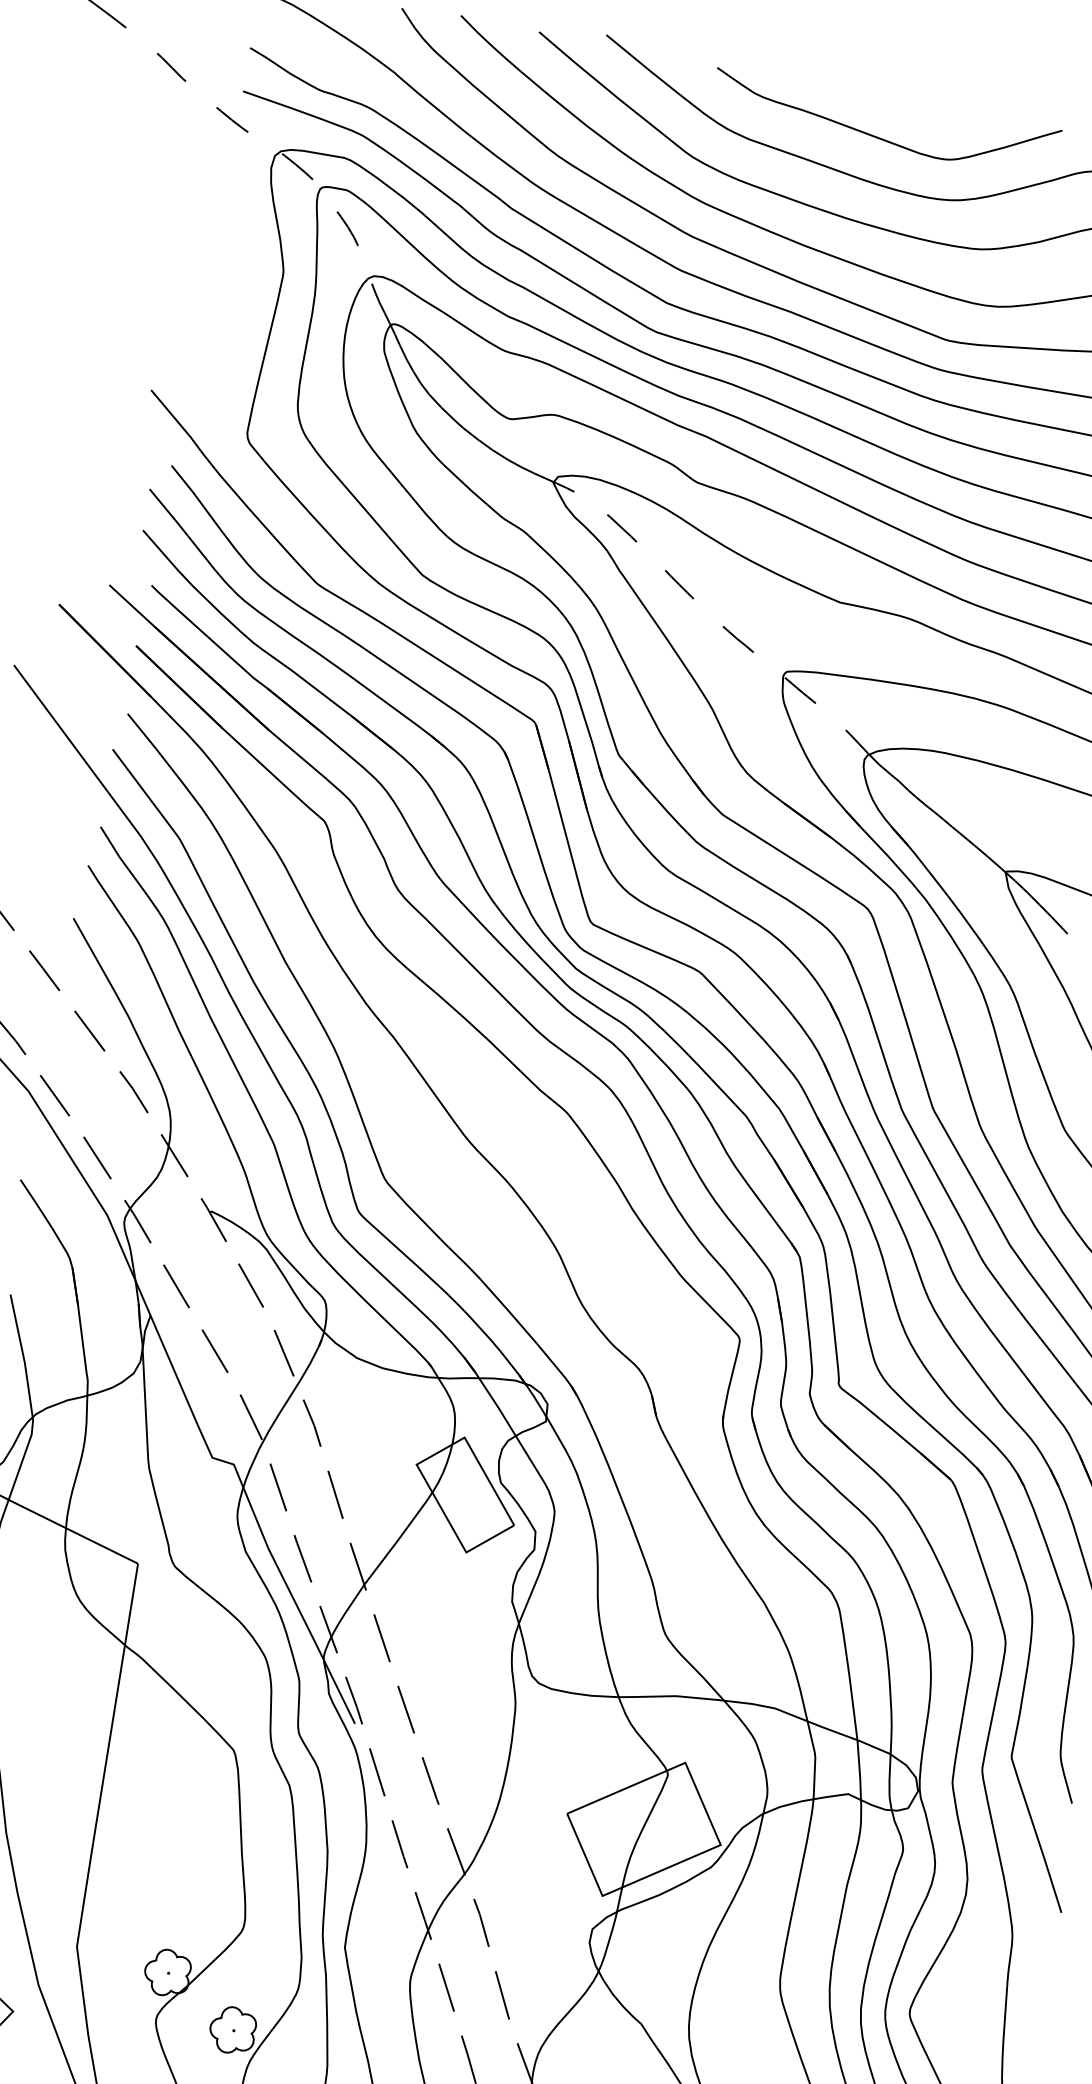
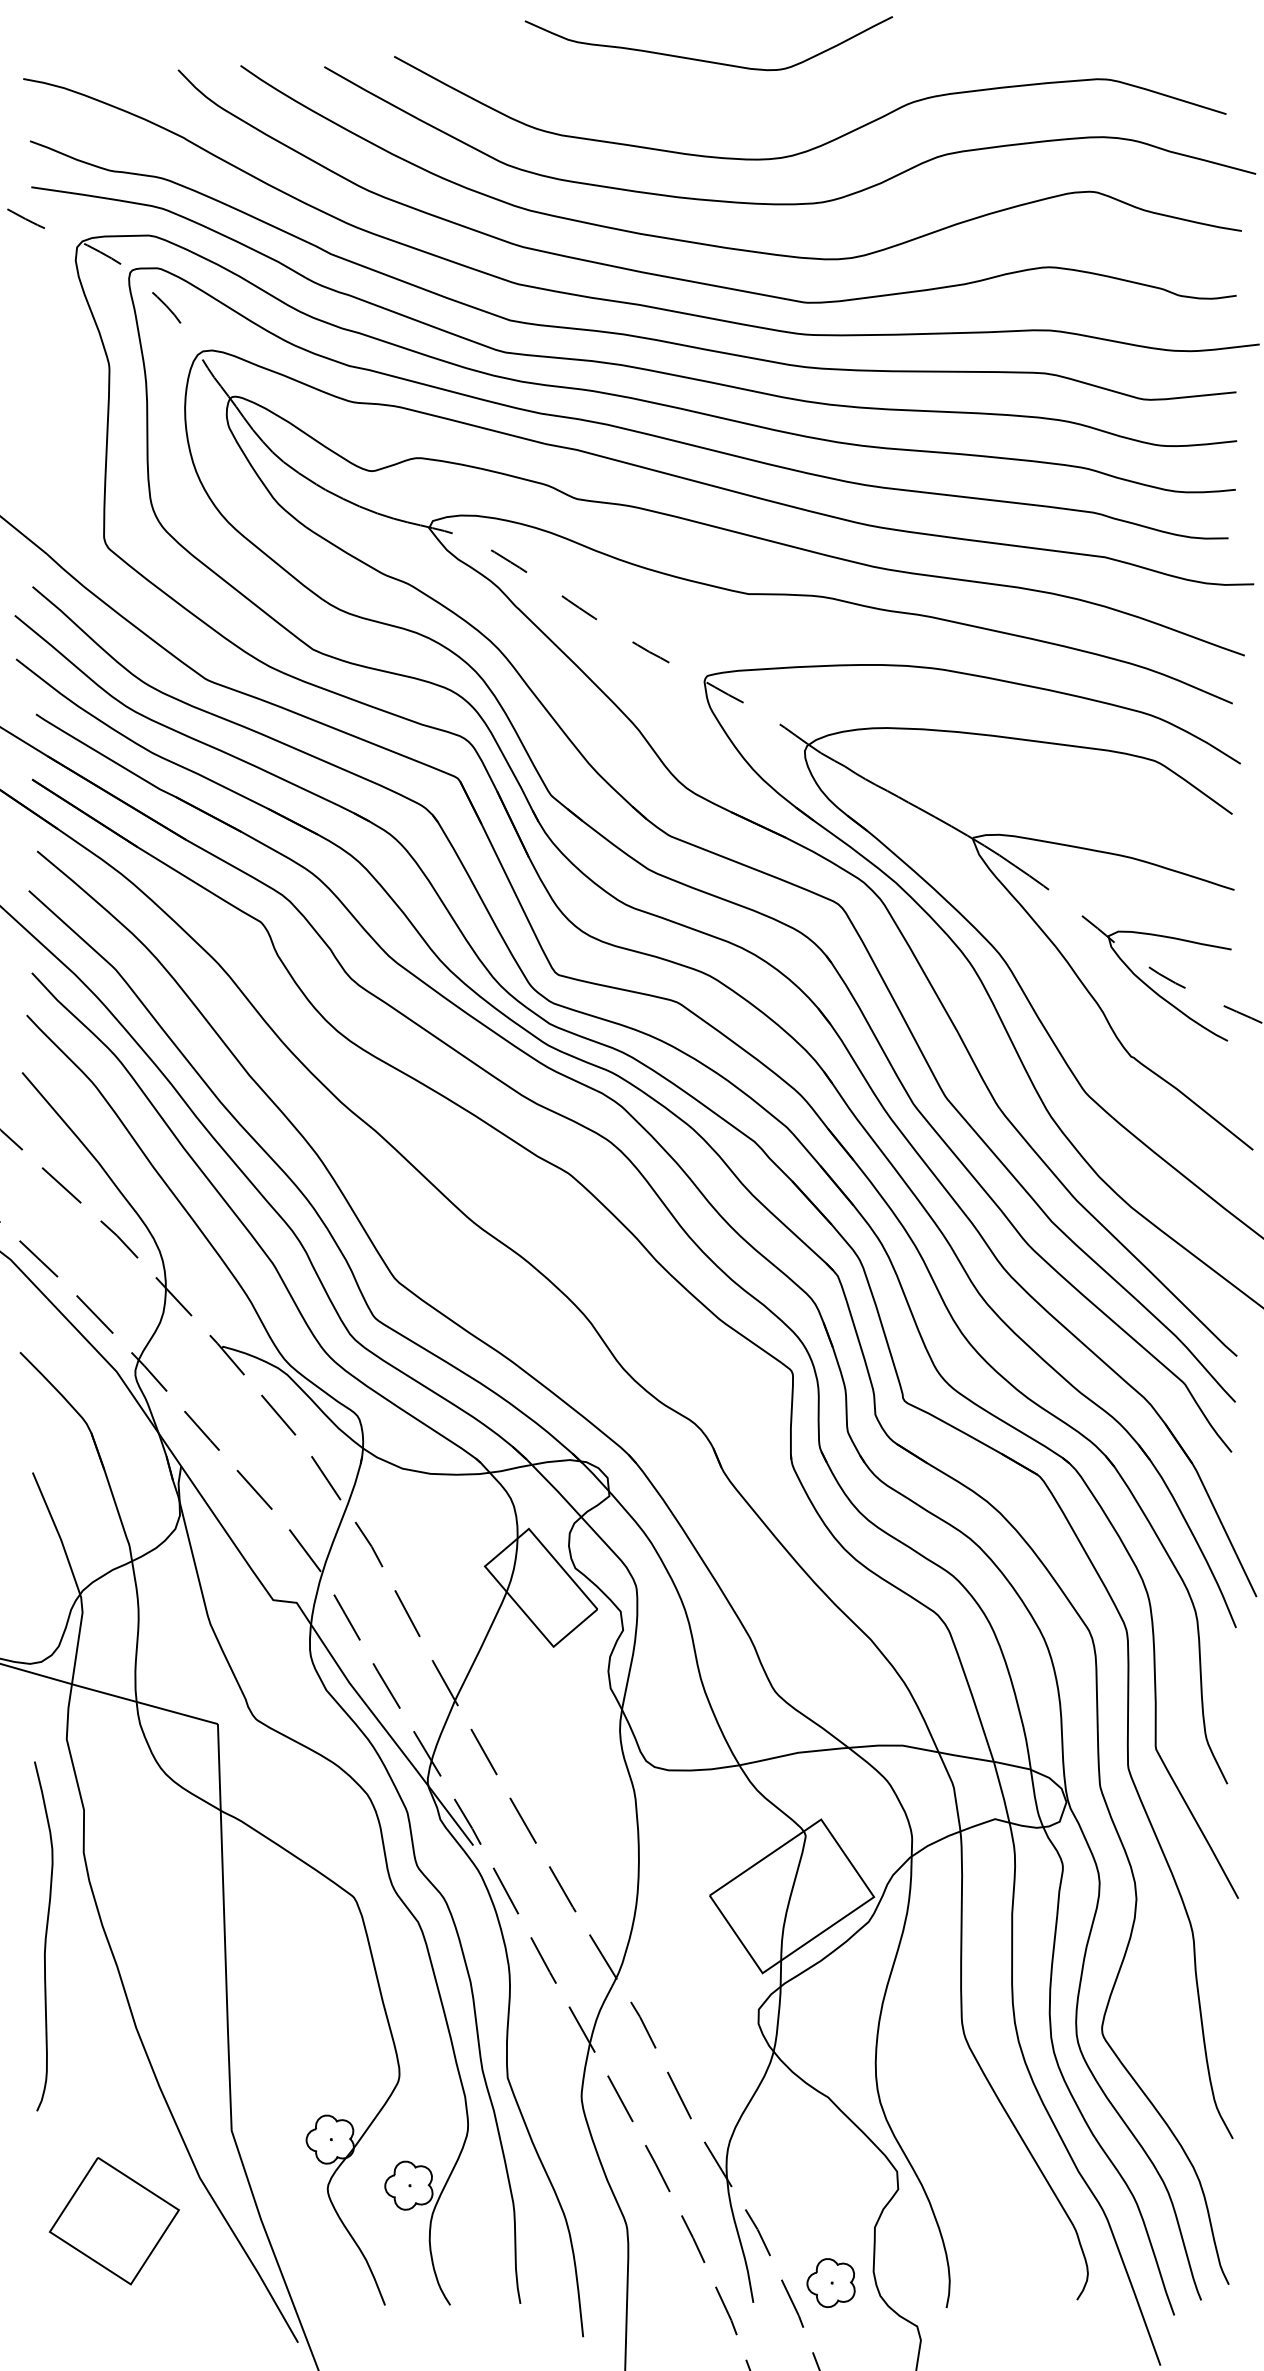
curve: (881, 138) -> (708, 60), moved

